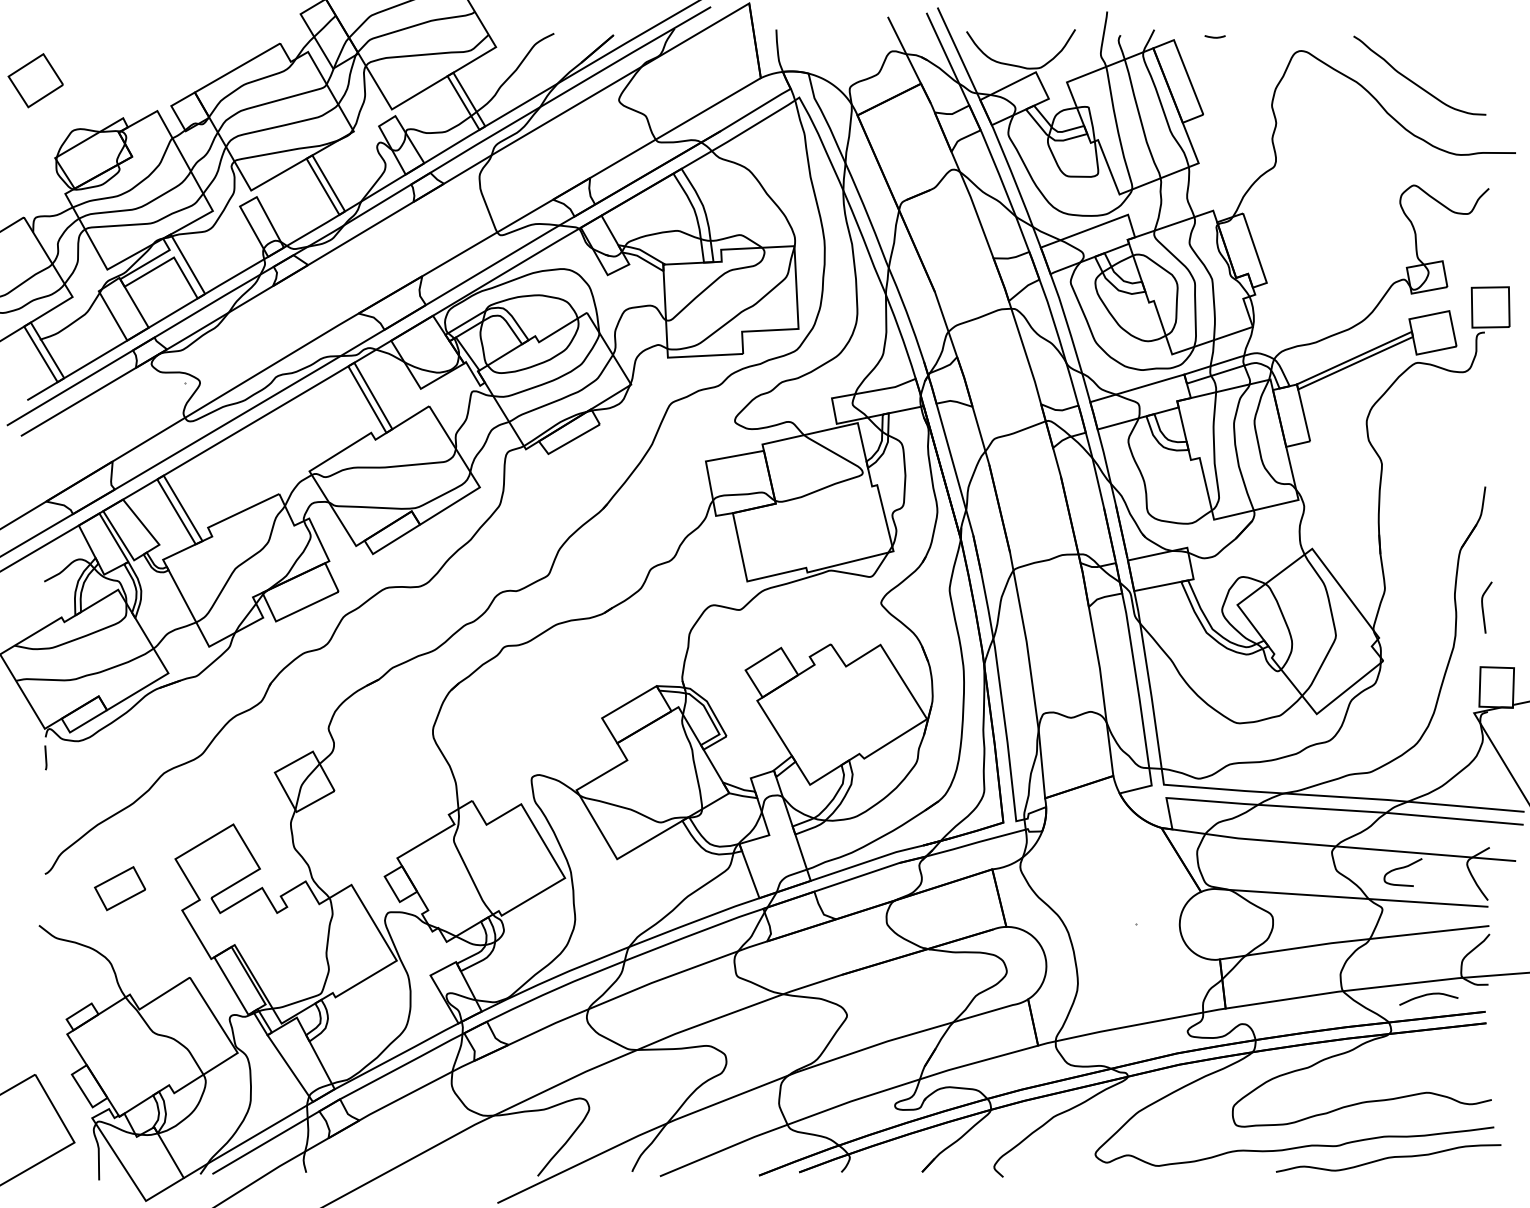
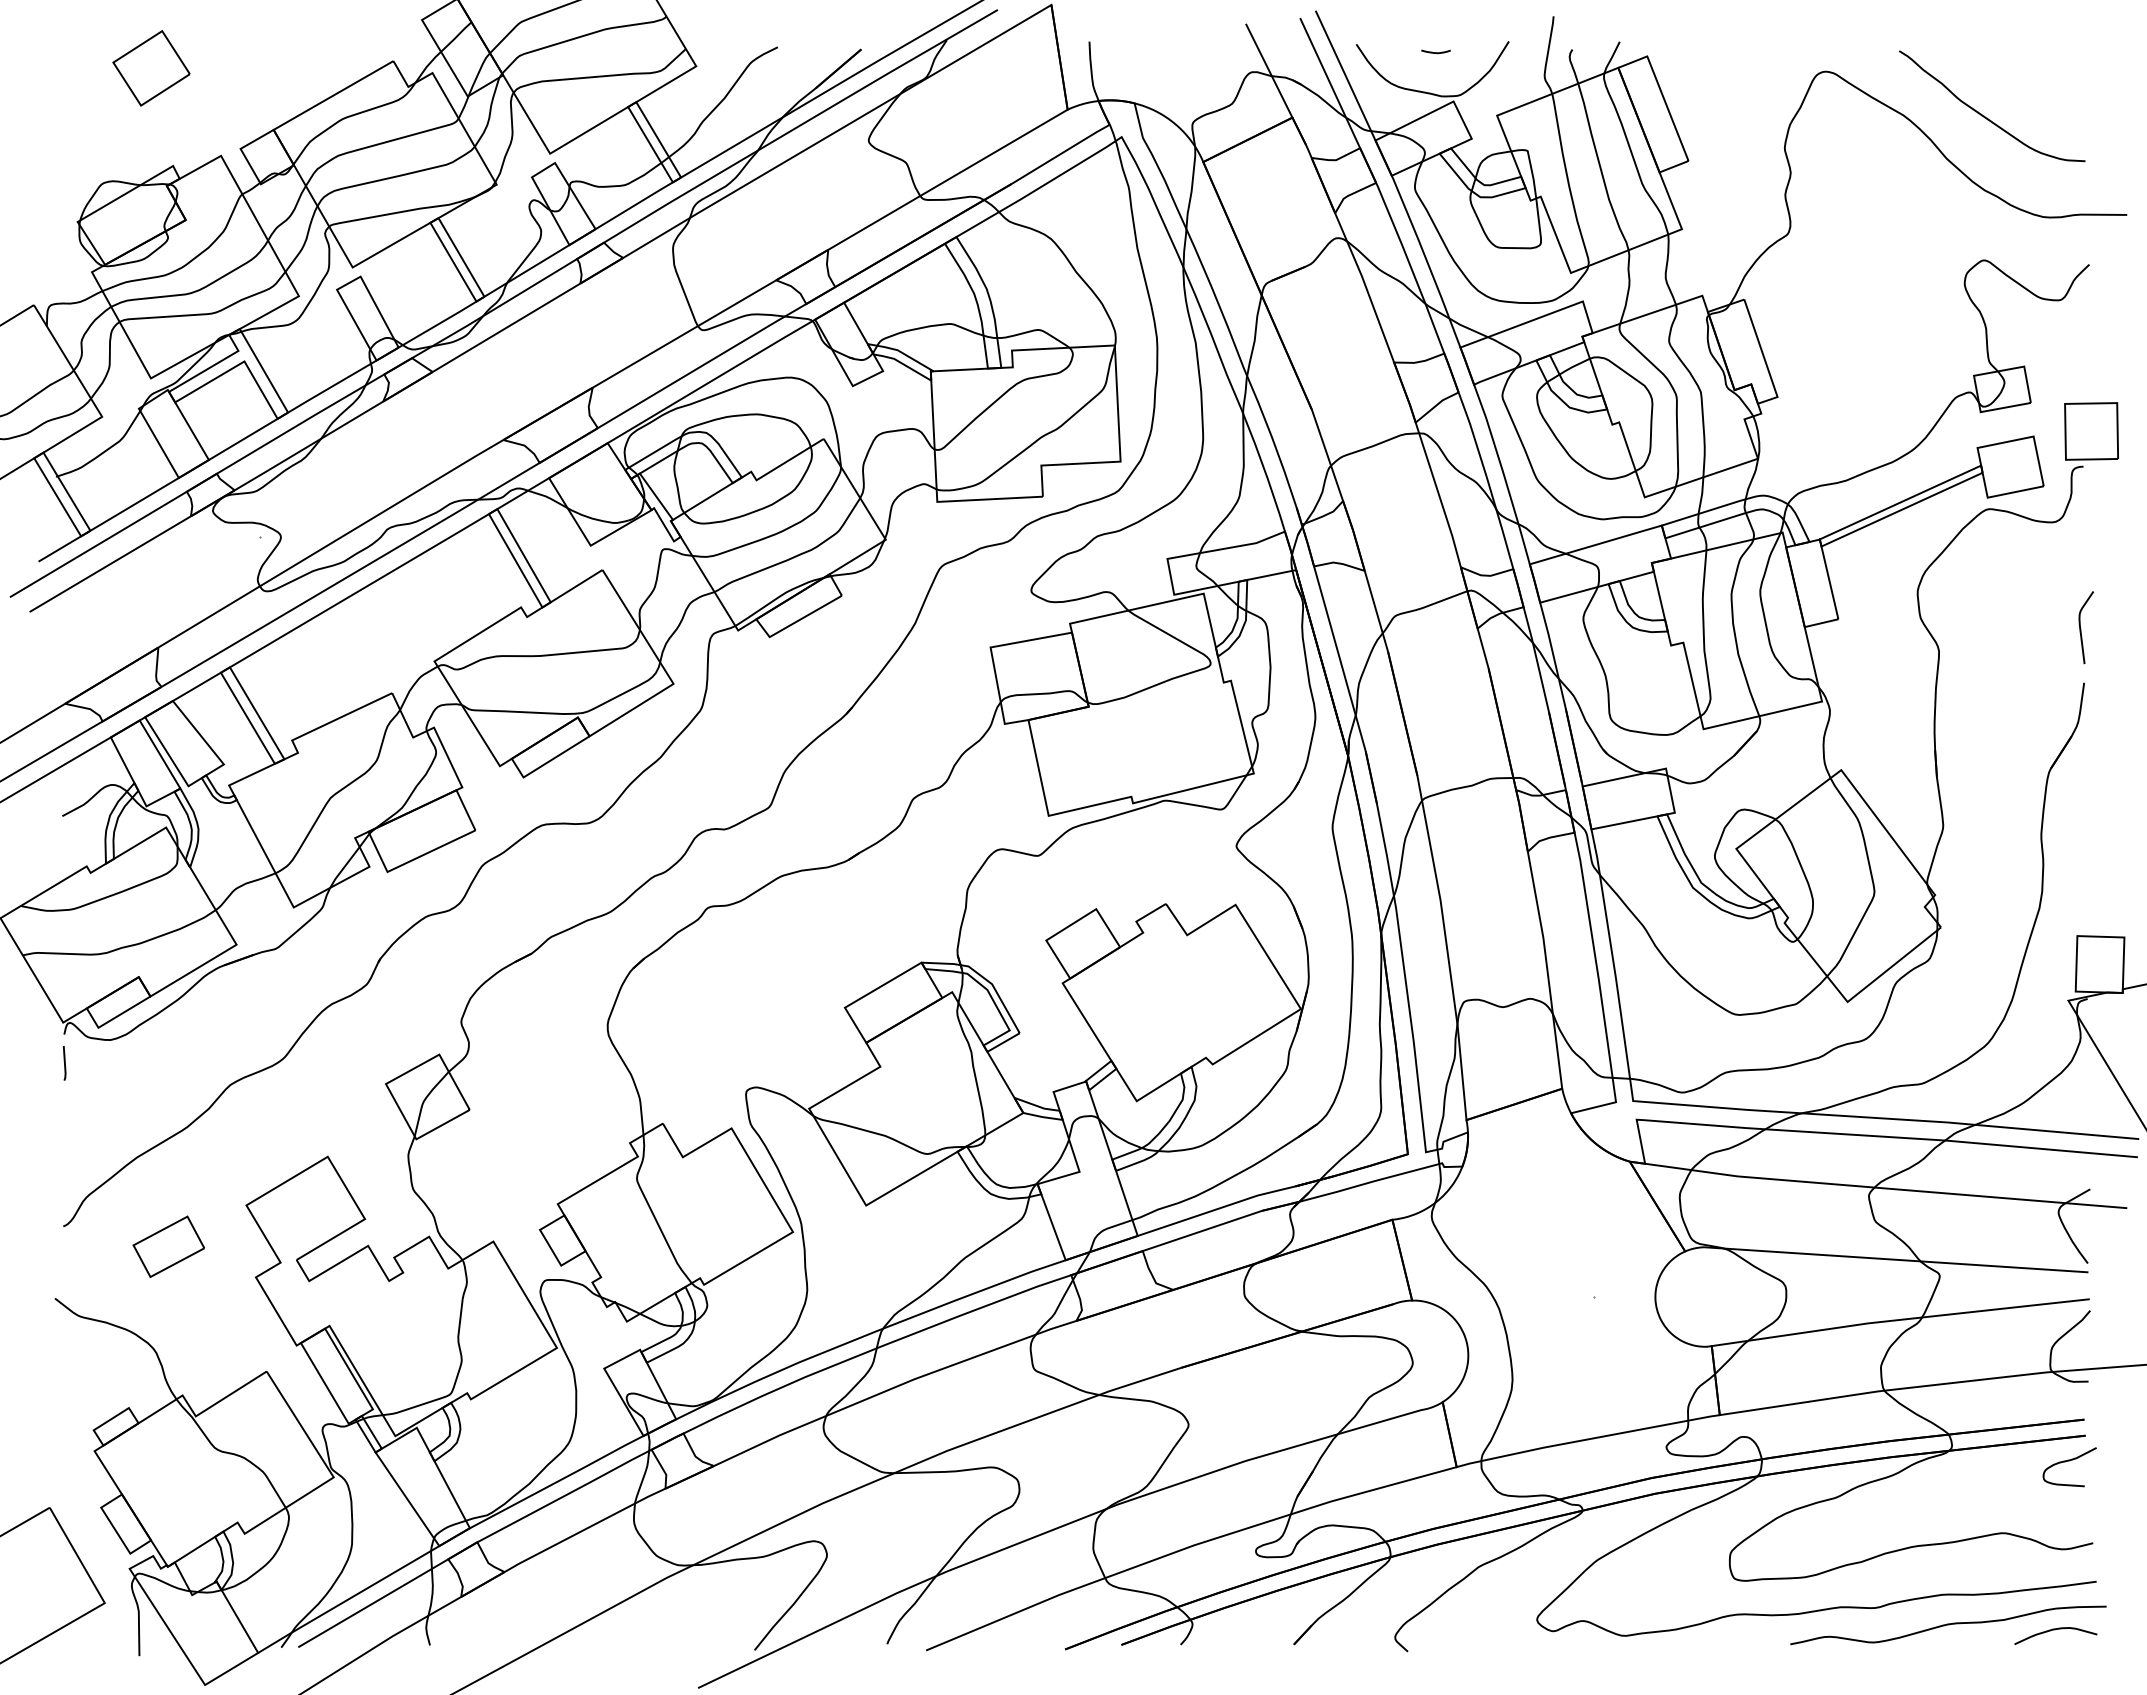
curve: (1214, 37) -> (1435, 52), moved
part: (35, 80) -> (151, 68), moved
curve: (1483, 608) -> (2081, 628), moved
curve: (1402, 868) -> (2069, 1461), moved
curve: (1428, 995) -> (2055, 1630), moved

